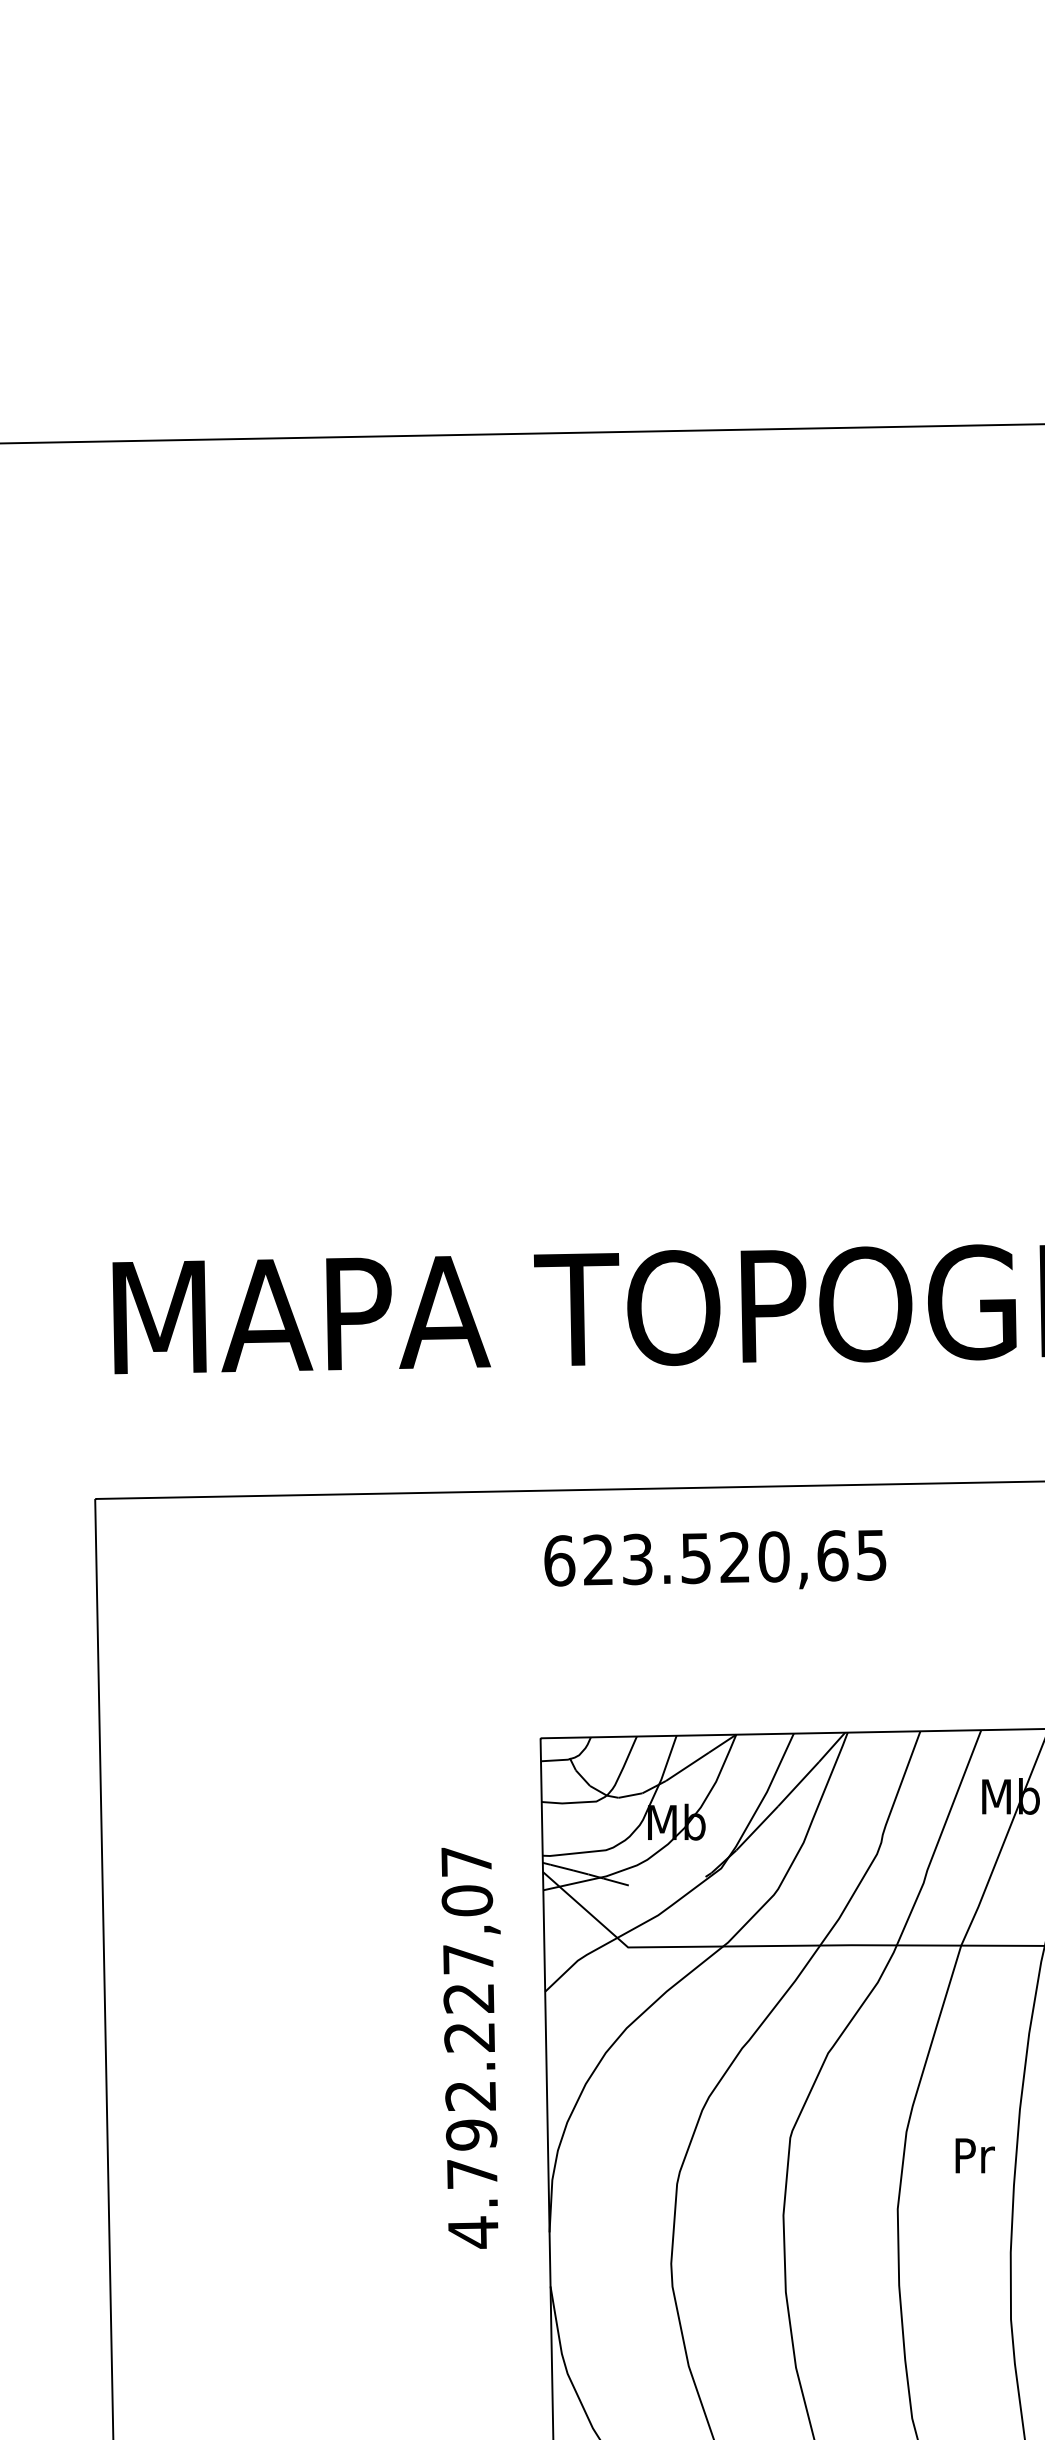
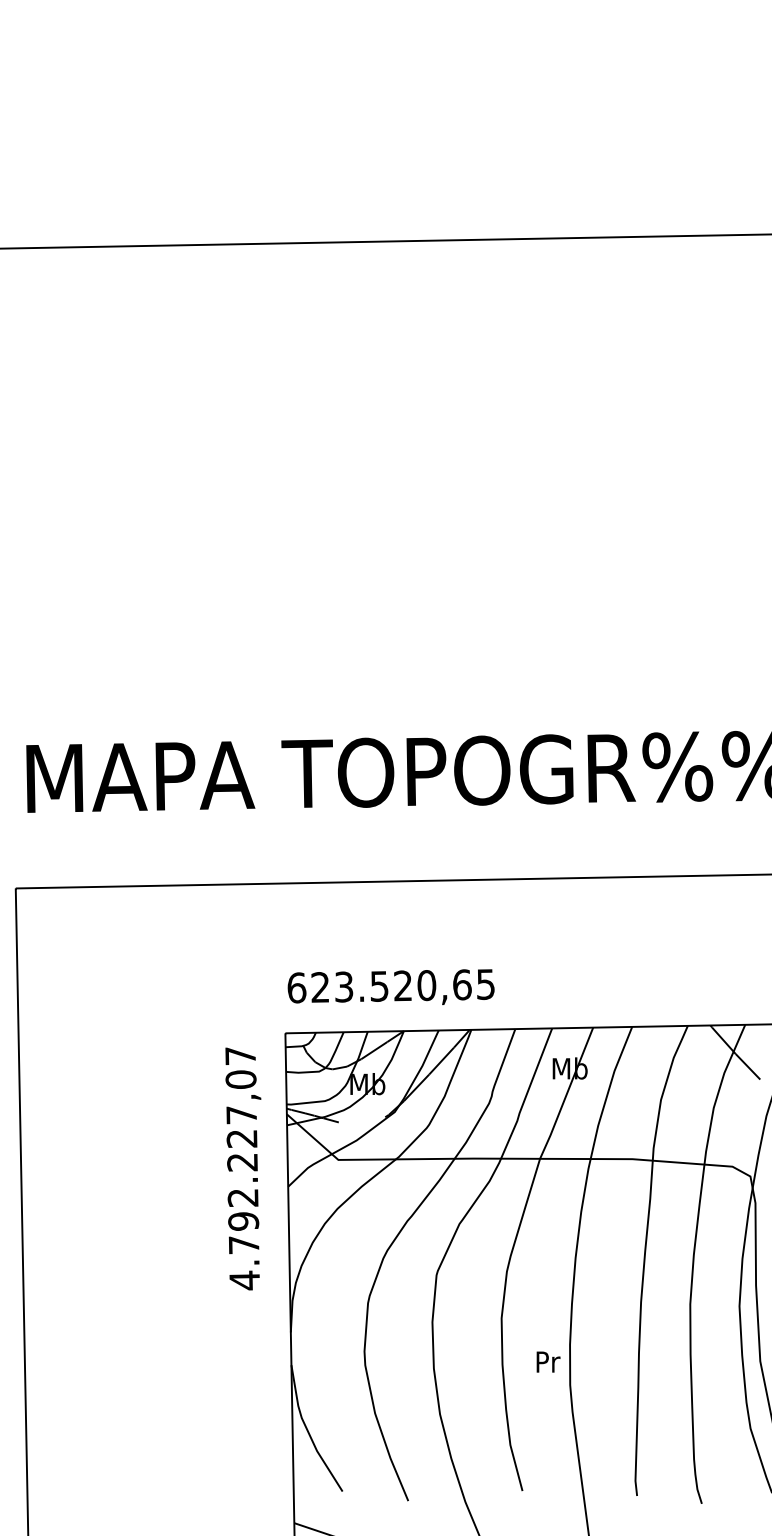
text: (714, 1558) -> (390, 986), moved
text: (471, 2047) -> (243, 1168), moved
text: (975, 2154) -> (548, 1361), moved

